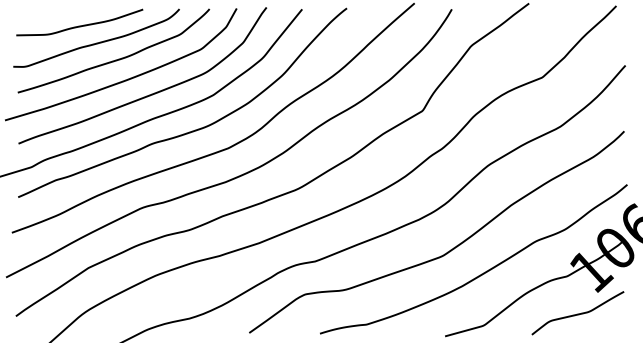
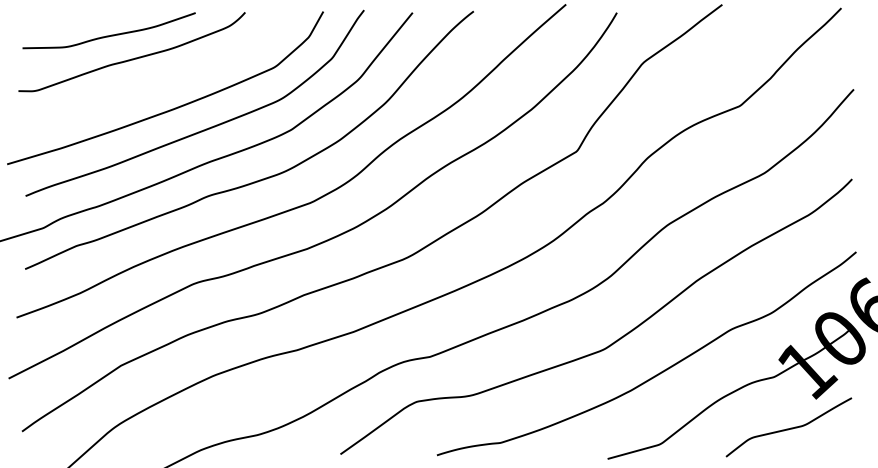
curve: (115, 59) -> (158, 81), removed

